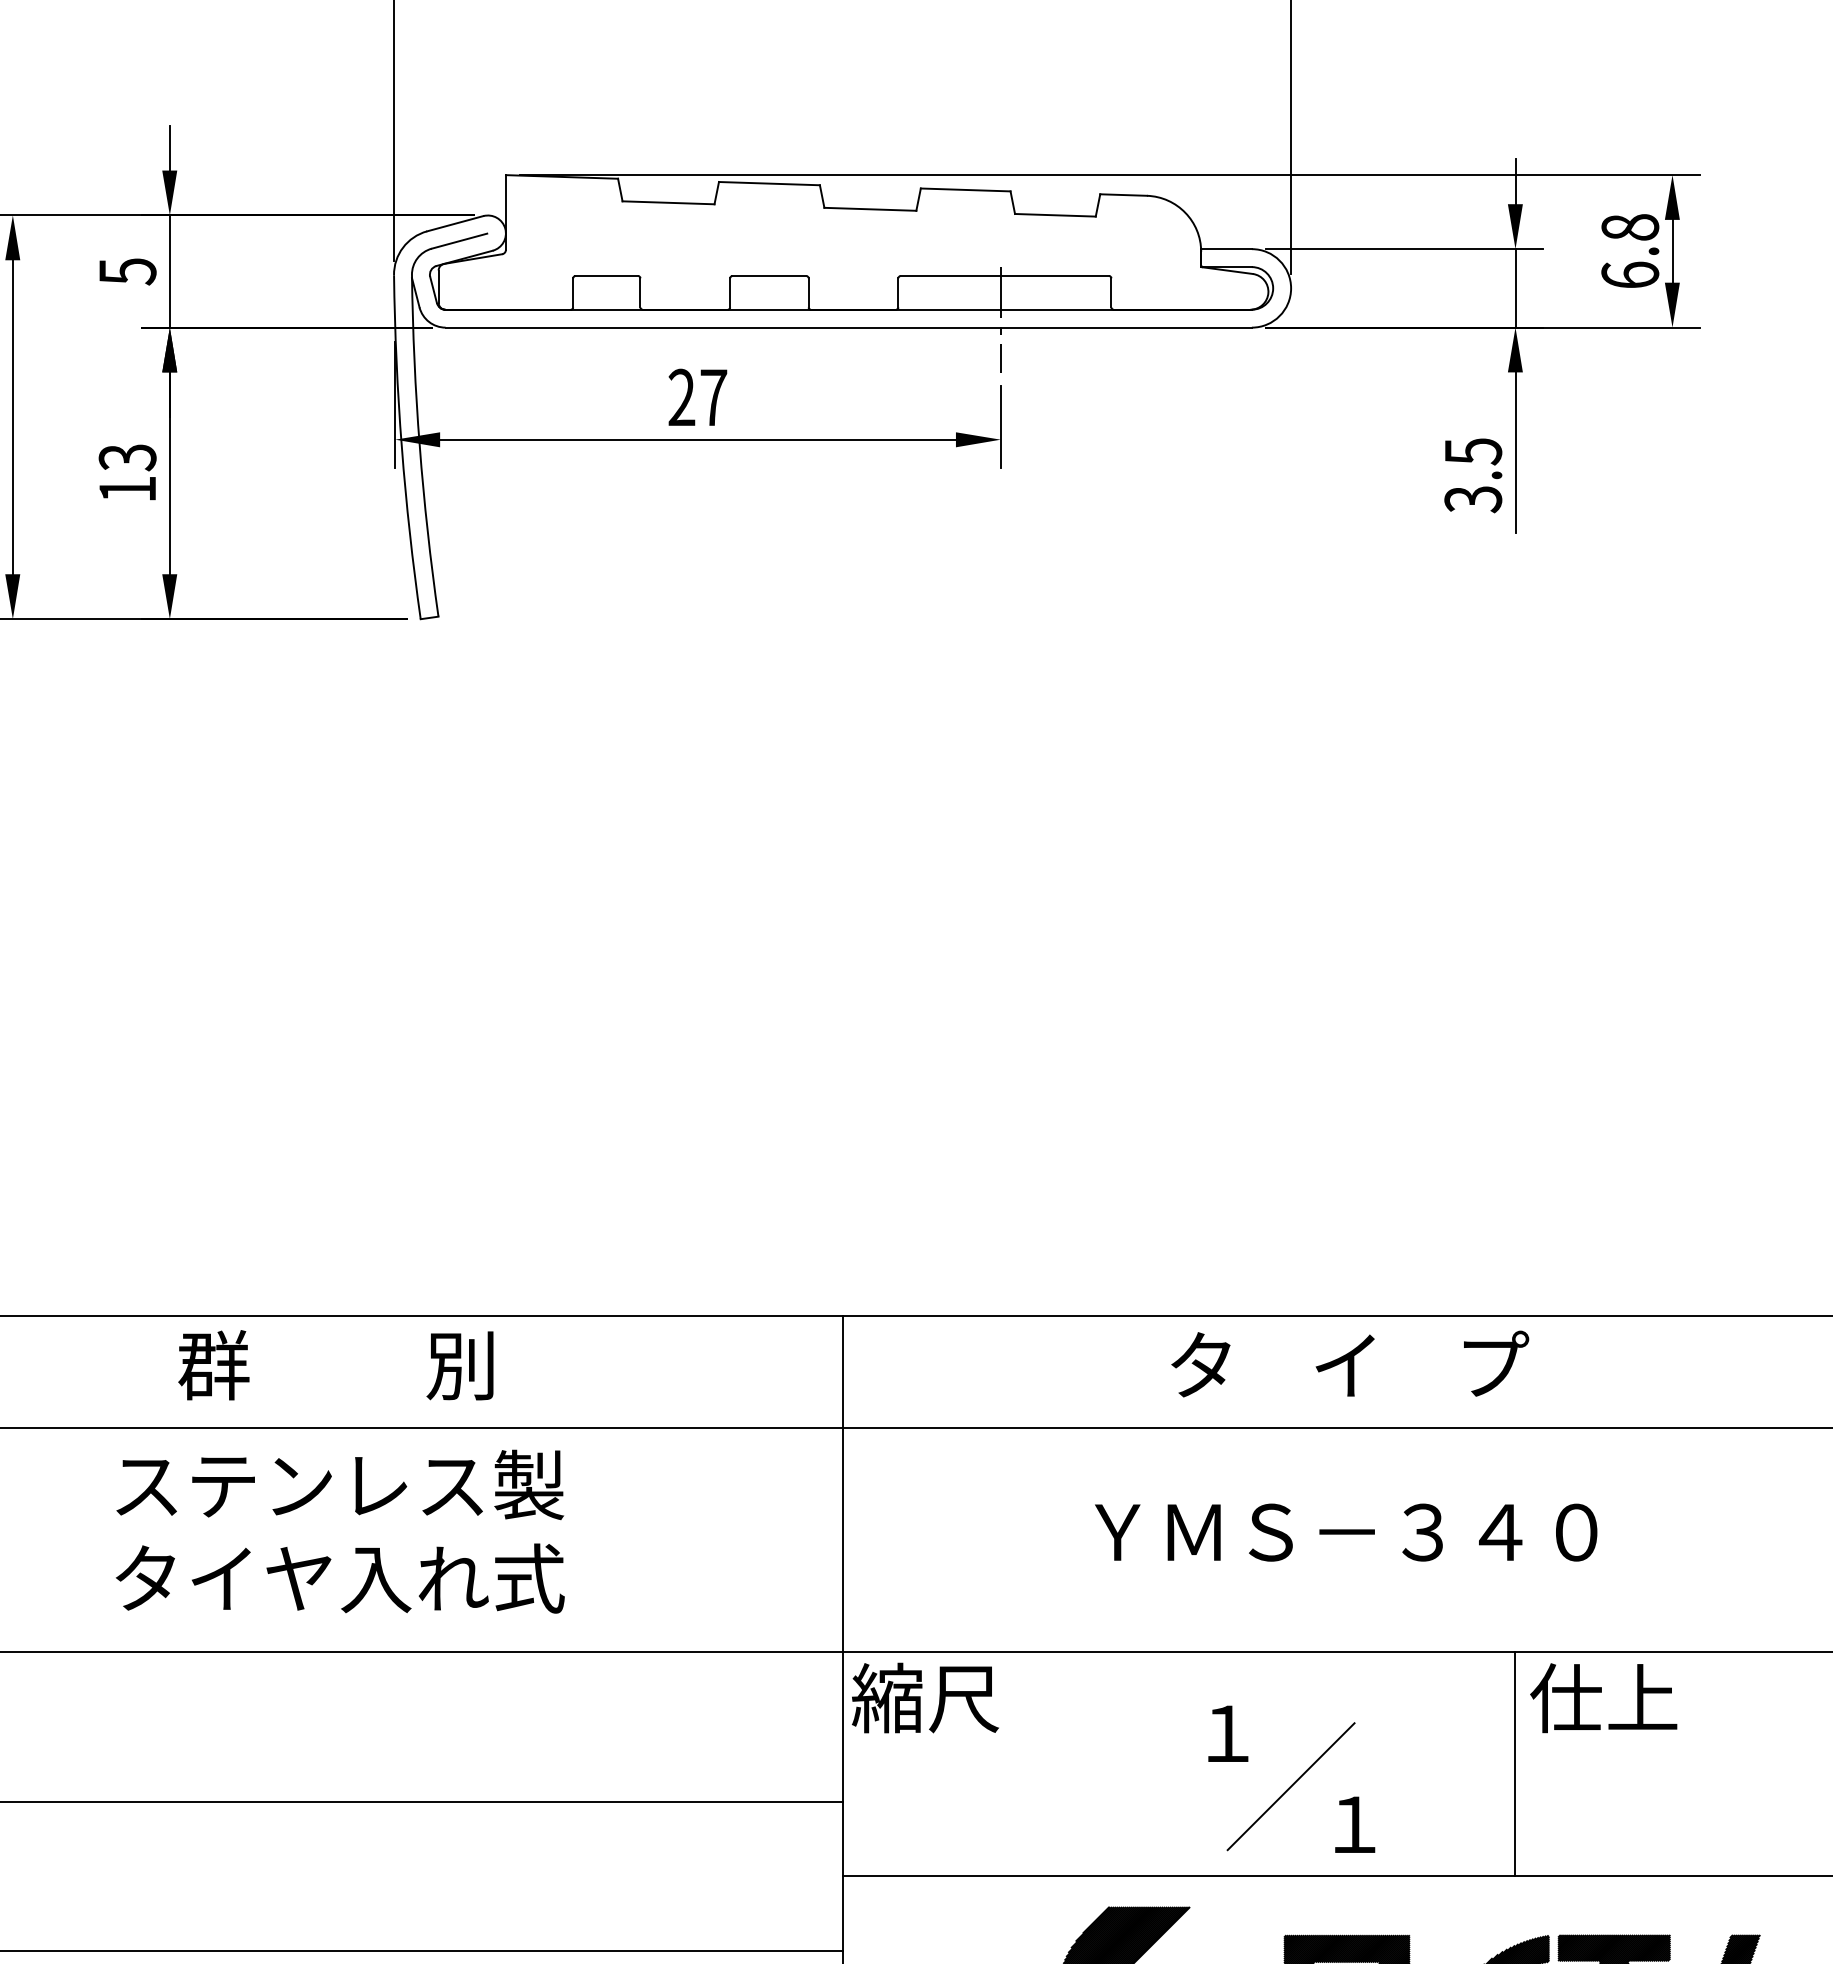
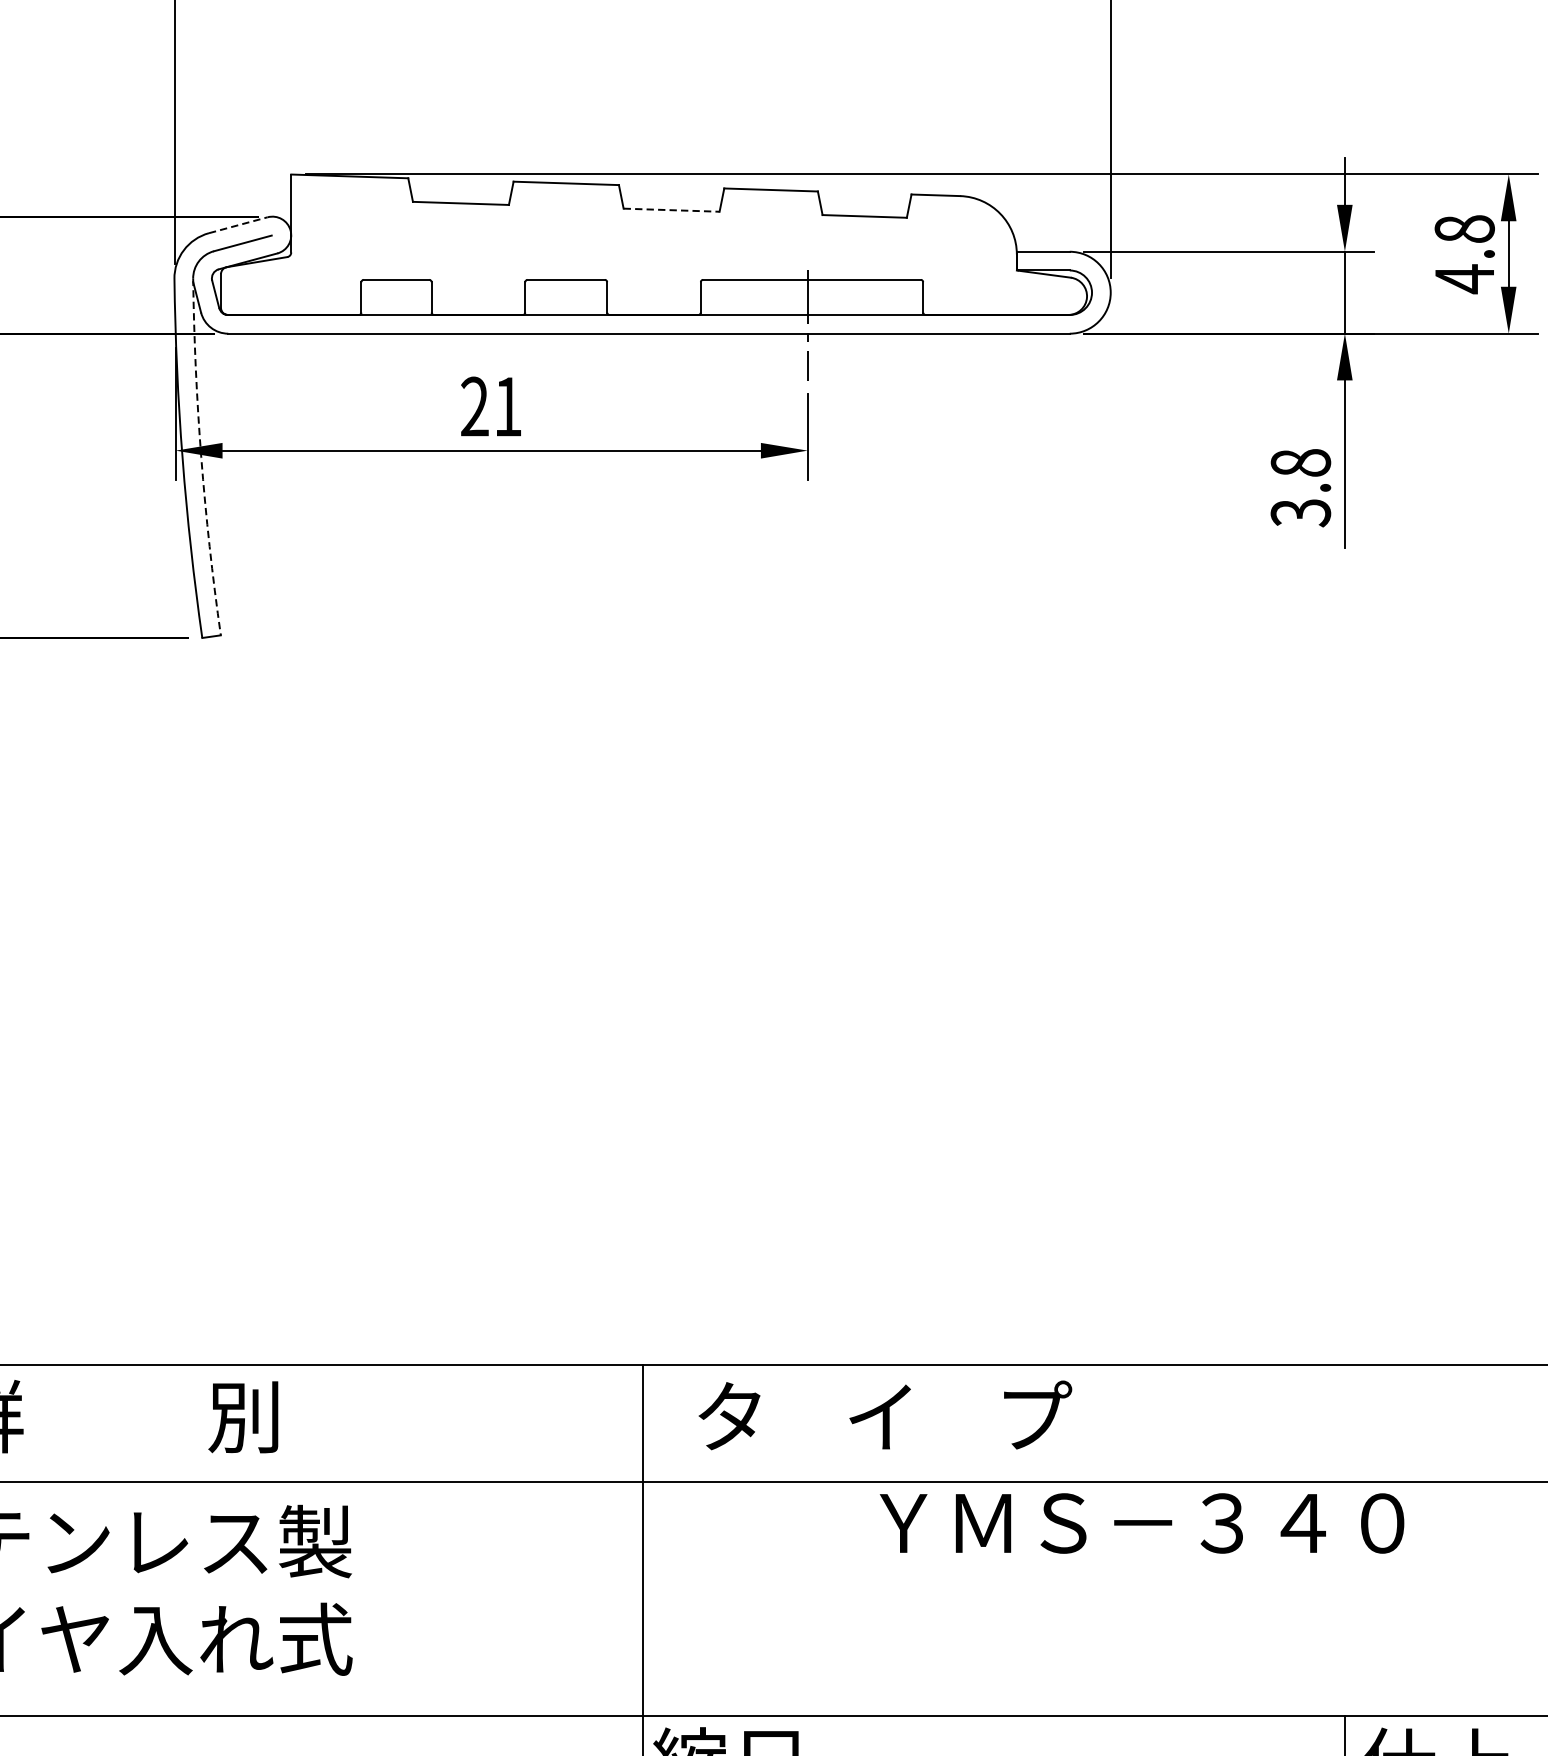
line: (870, 209) -> (671, 210), solid -> dashed
line: (455, 223) -> (238, 224), solid -> dashed
text: (1630, 275) -> (1464, 279), 6.8 -> 4.8
text: (713, 397) -> (507, 406), 27 -> 21
arc: (419, 446) -> (201, 457), solid -> dashed
text: (1473, 451) -> (1301, 462), 3.5 -> 3.8
text: (1350, 1363) -> (885, 1414), moved
text: (1346, 1532) -> (1142, 1523), moved

